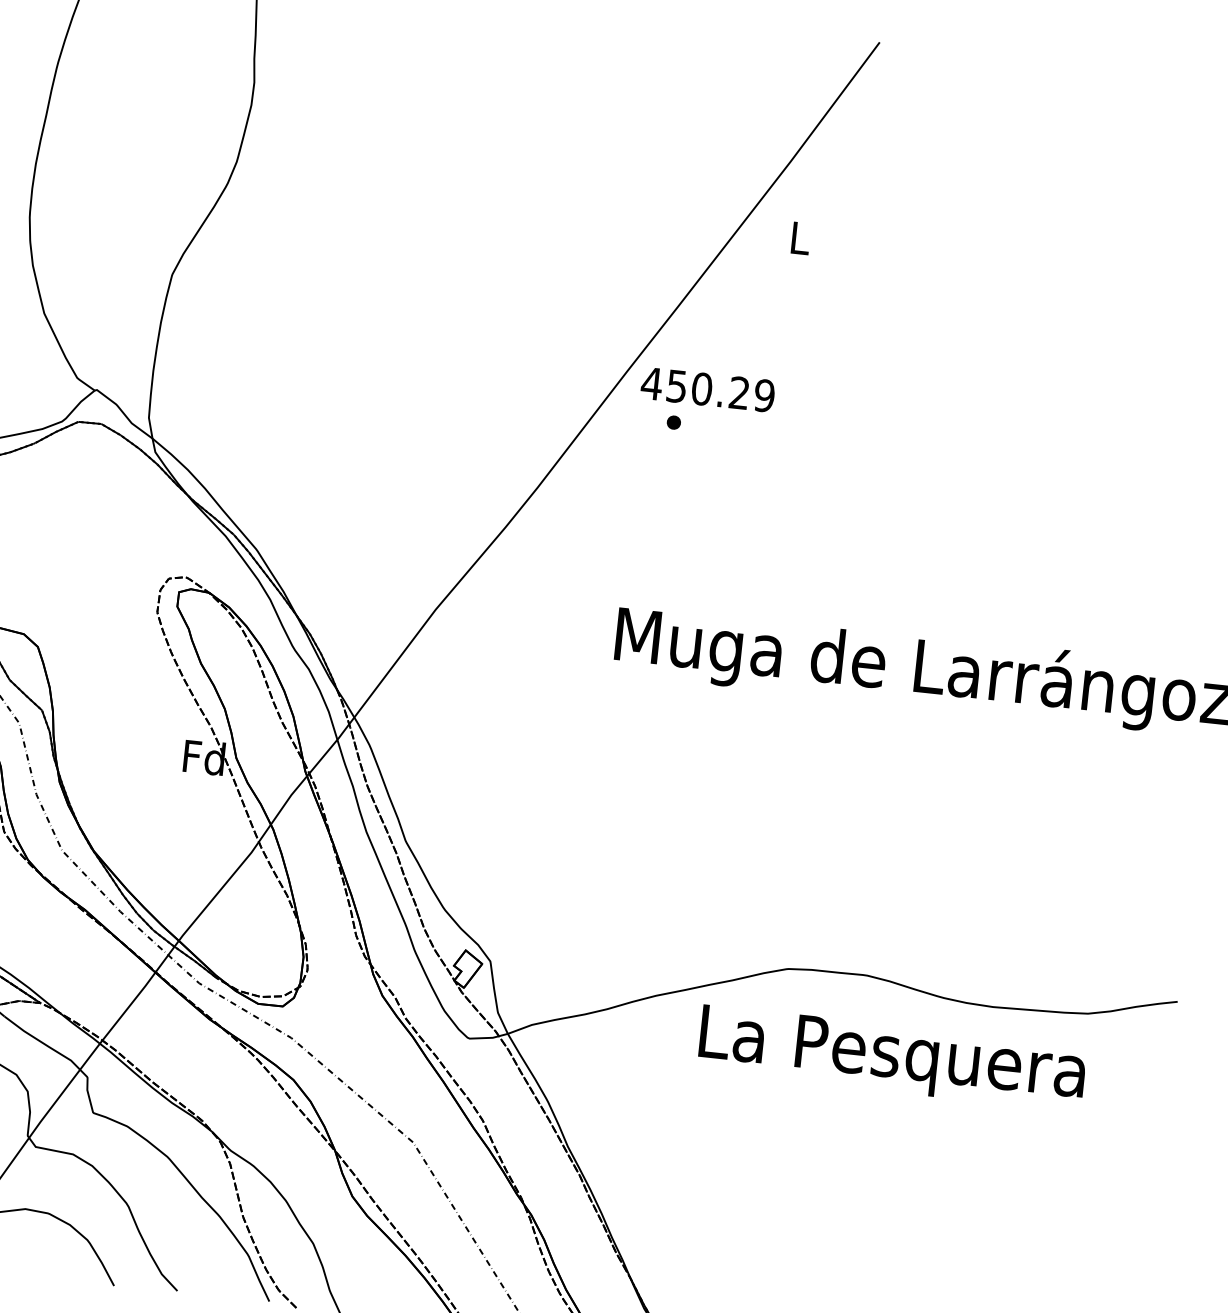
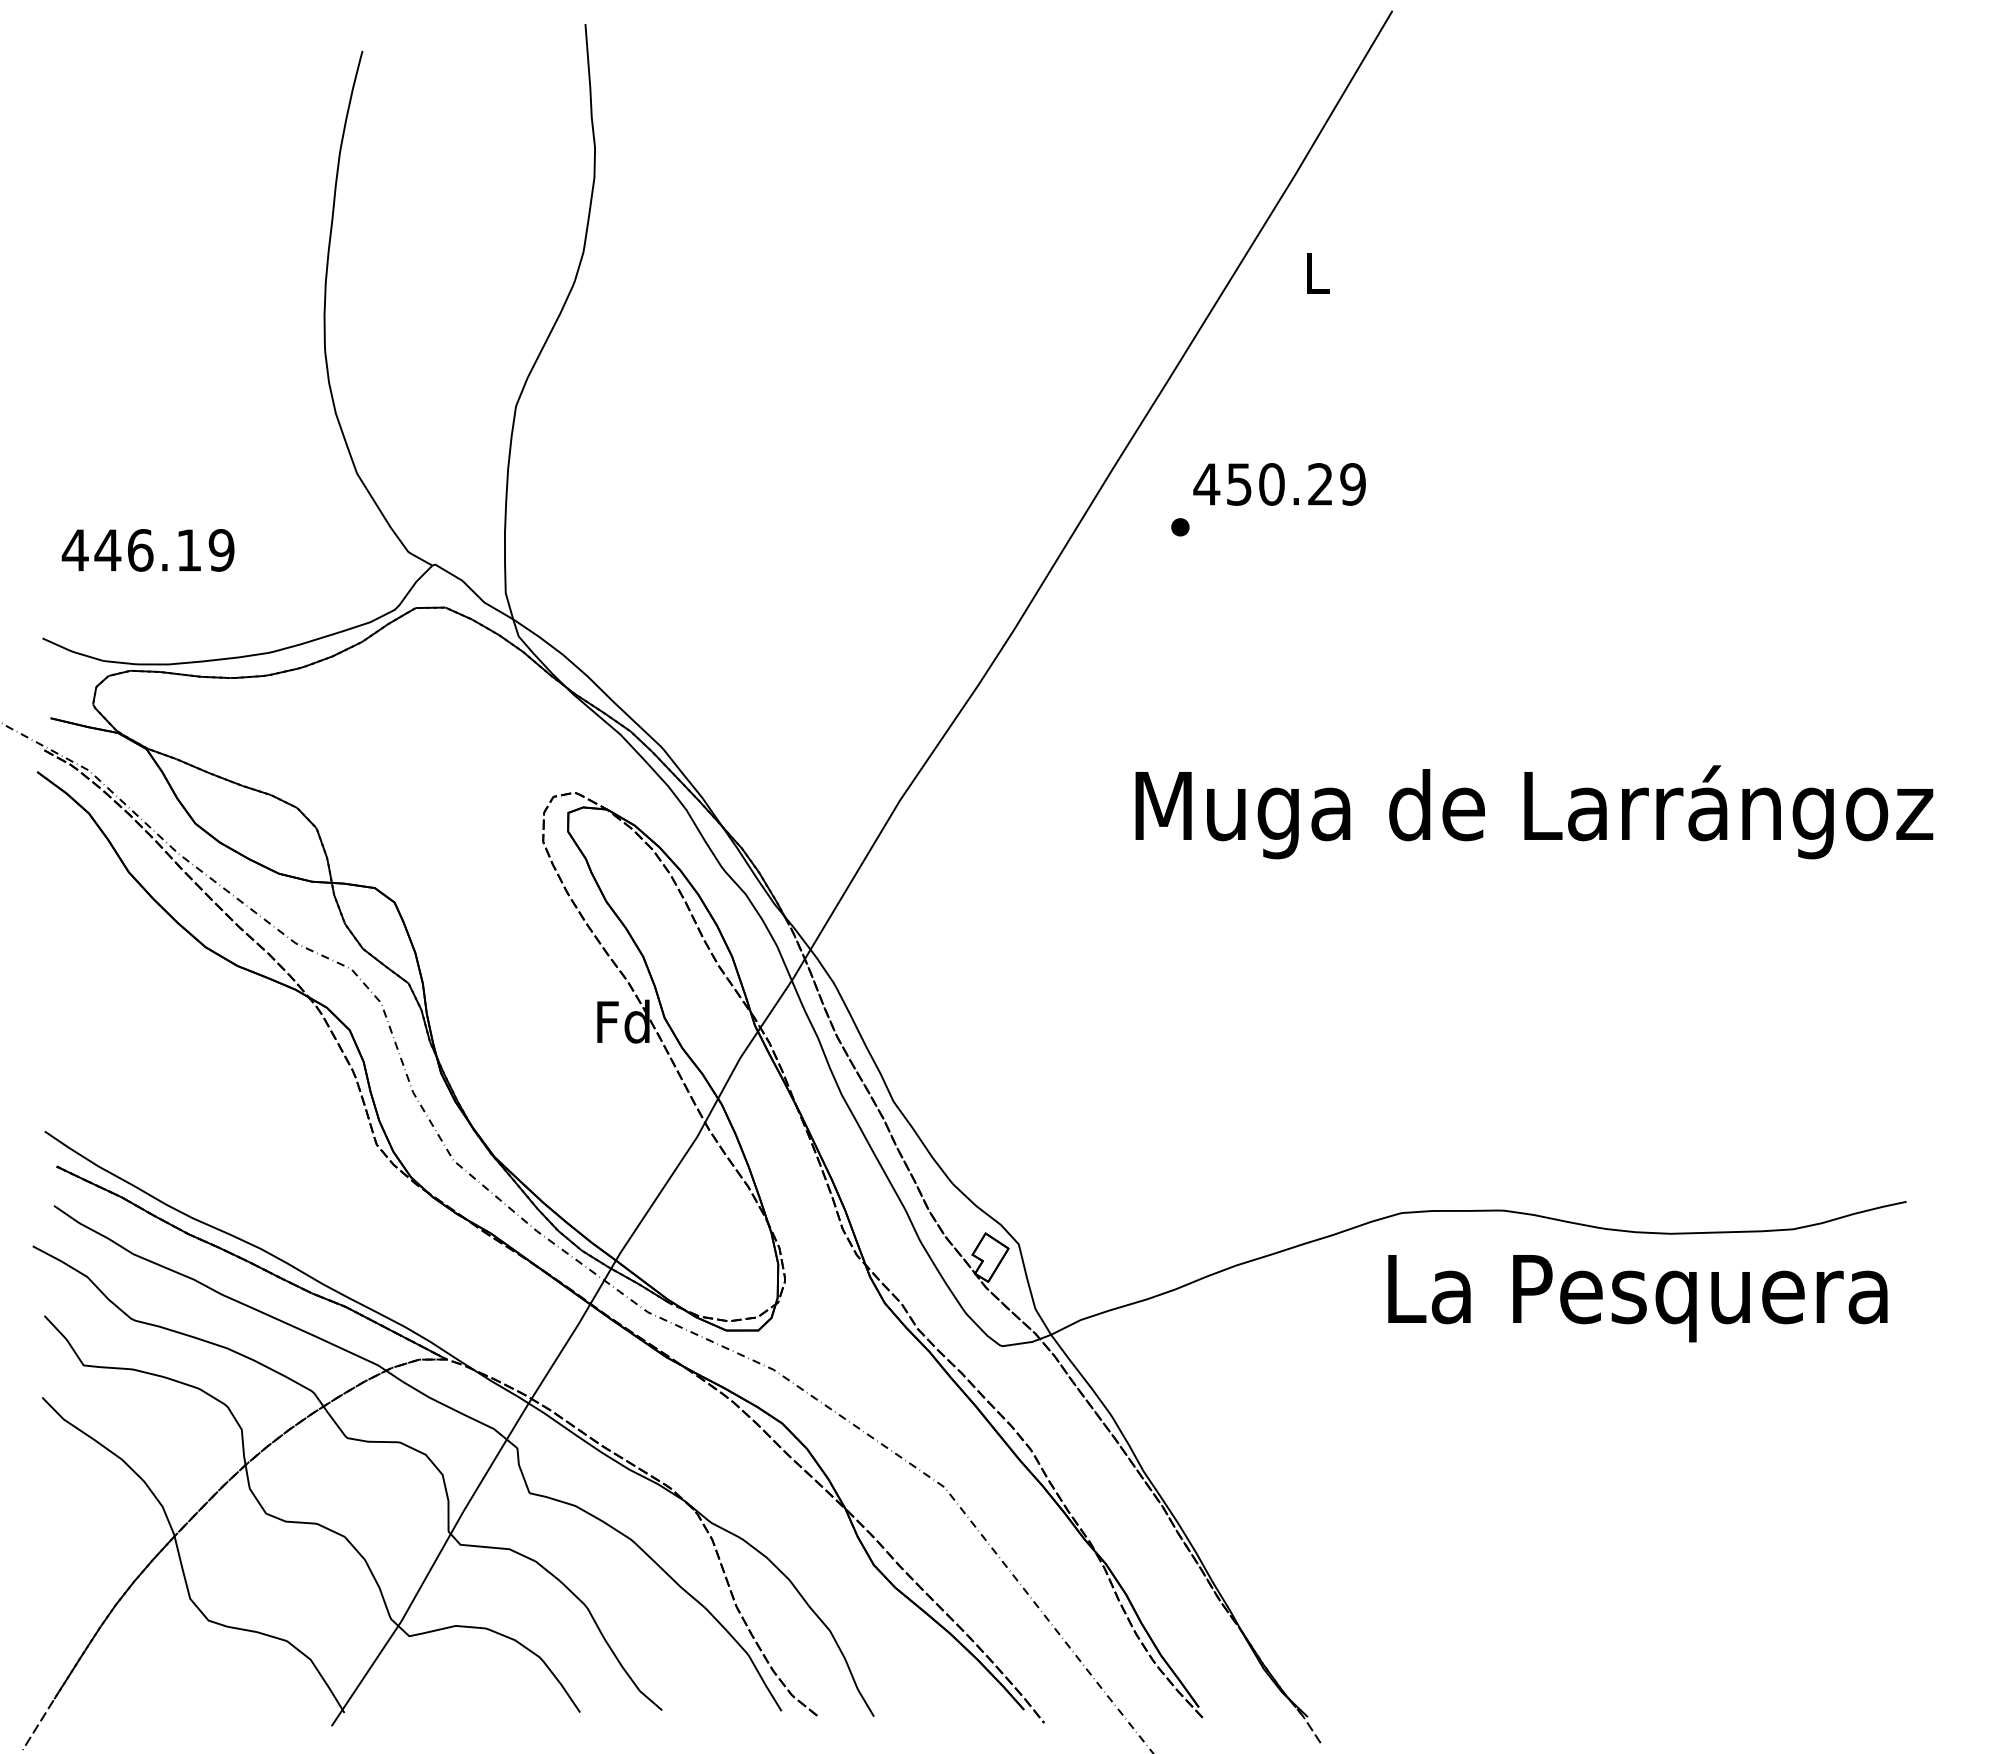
text: (707, 389) -> (1279, 484), moved
text: (891, 1058) -> (1637, 1298), moved

